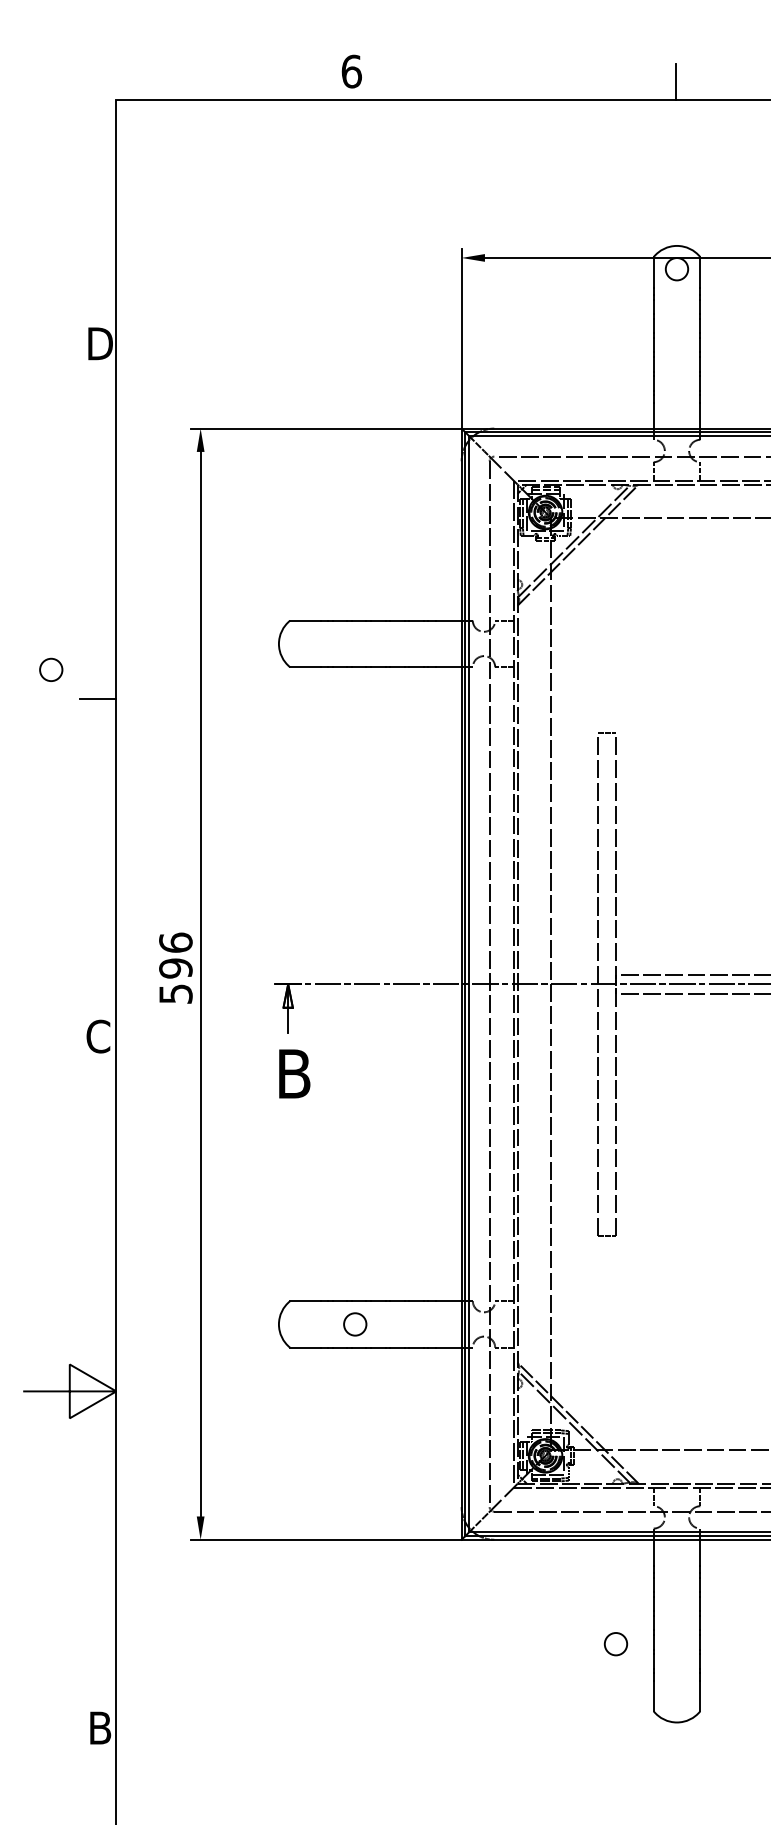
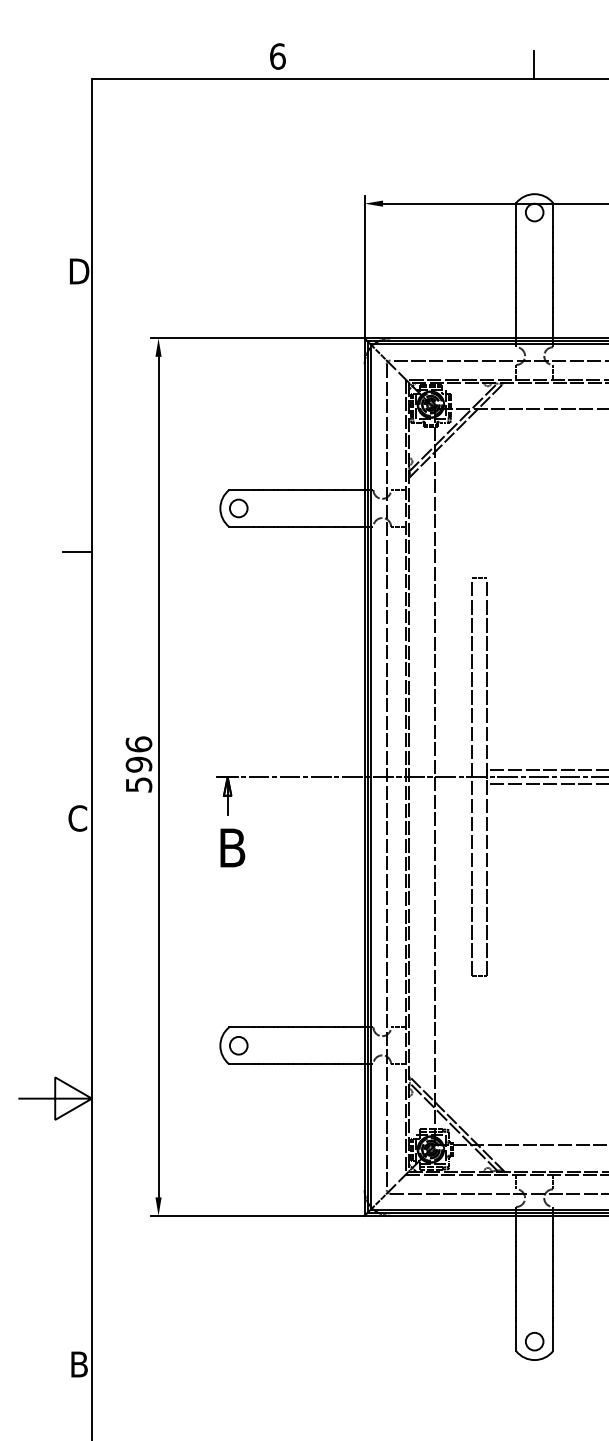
circle: (51, 669) -> (238, 508), moved
circle: (355, 1324) -> (238, 1045), moved
circle: (615, 1644) -> (534, 1341), moved

